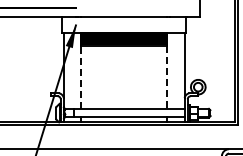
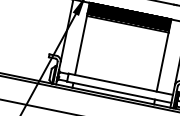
line: (81, 77) -> (81, 45), dashed -> solid
line: (167, 78) -> (162, 62), dashed -> solid

